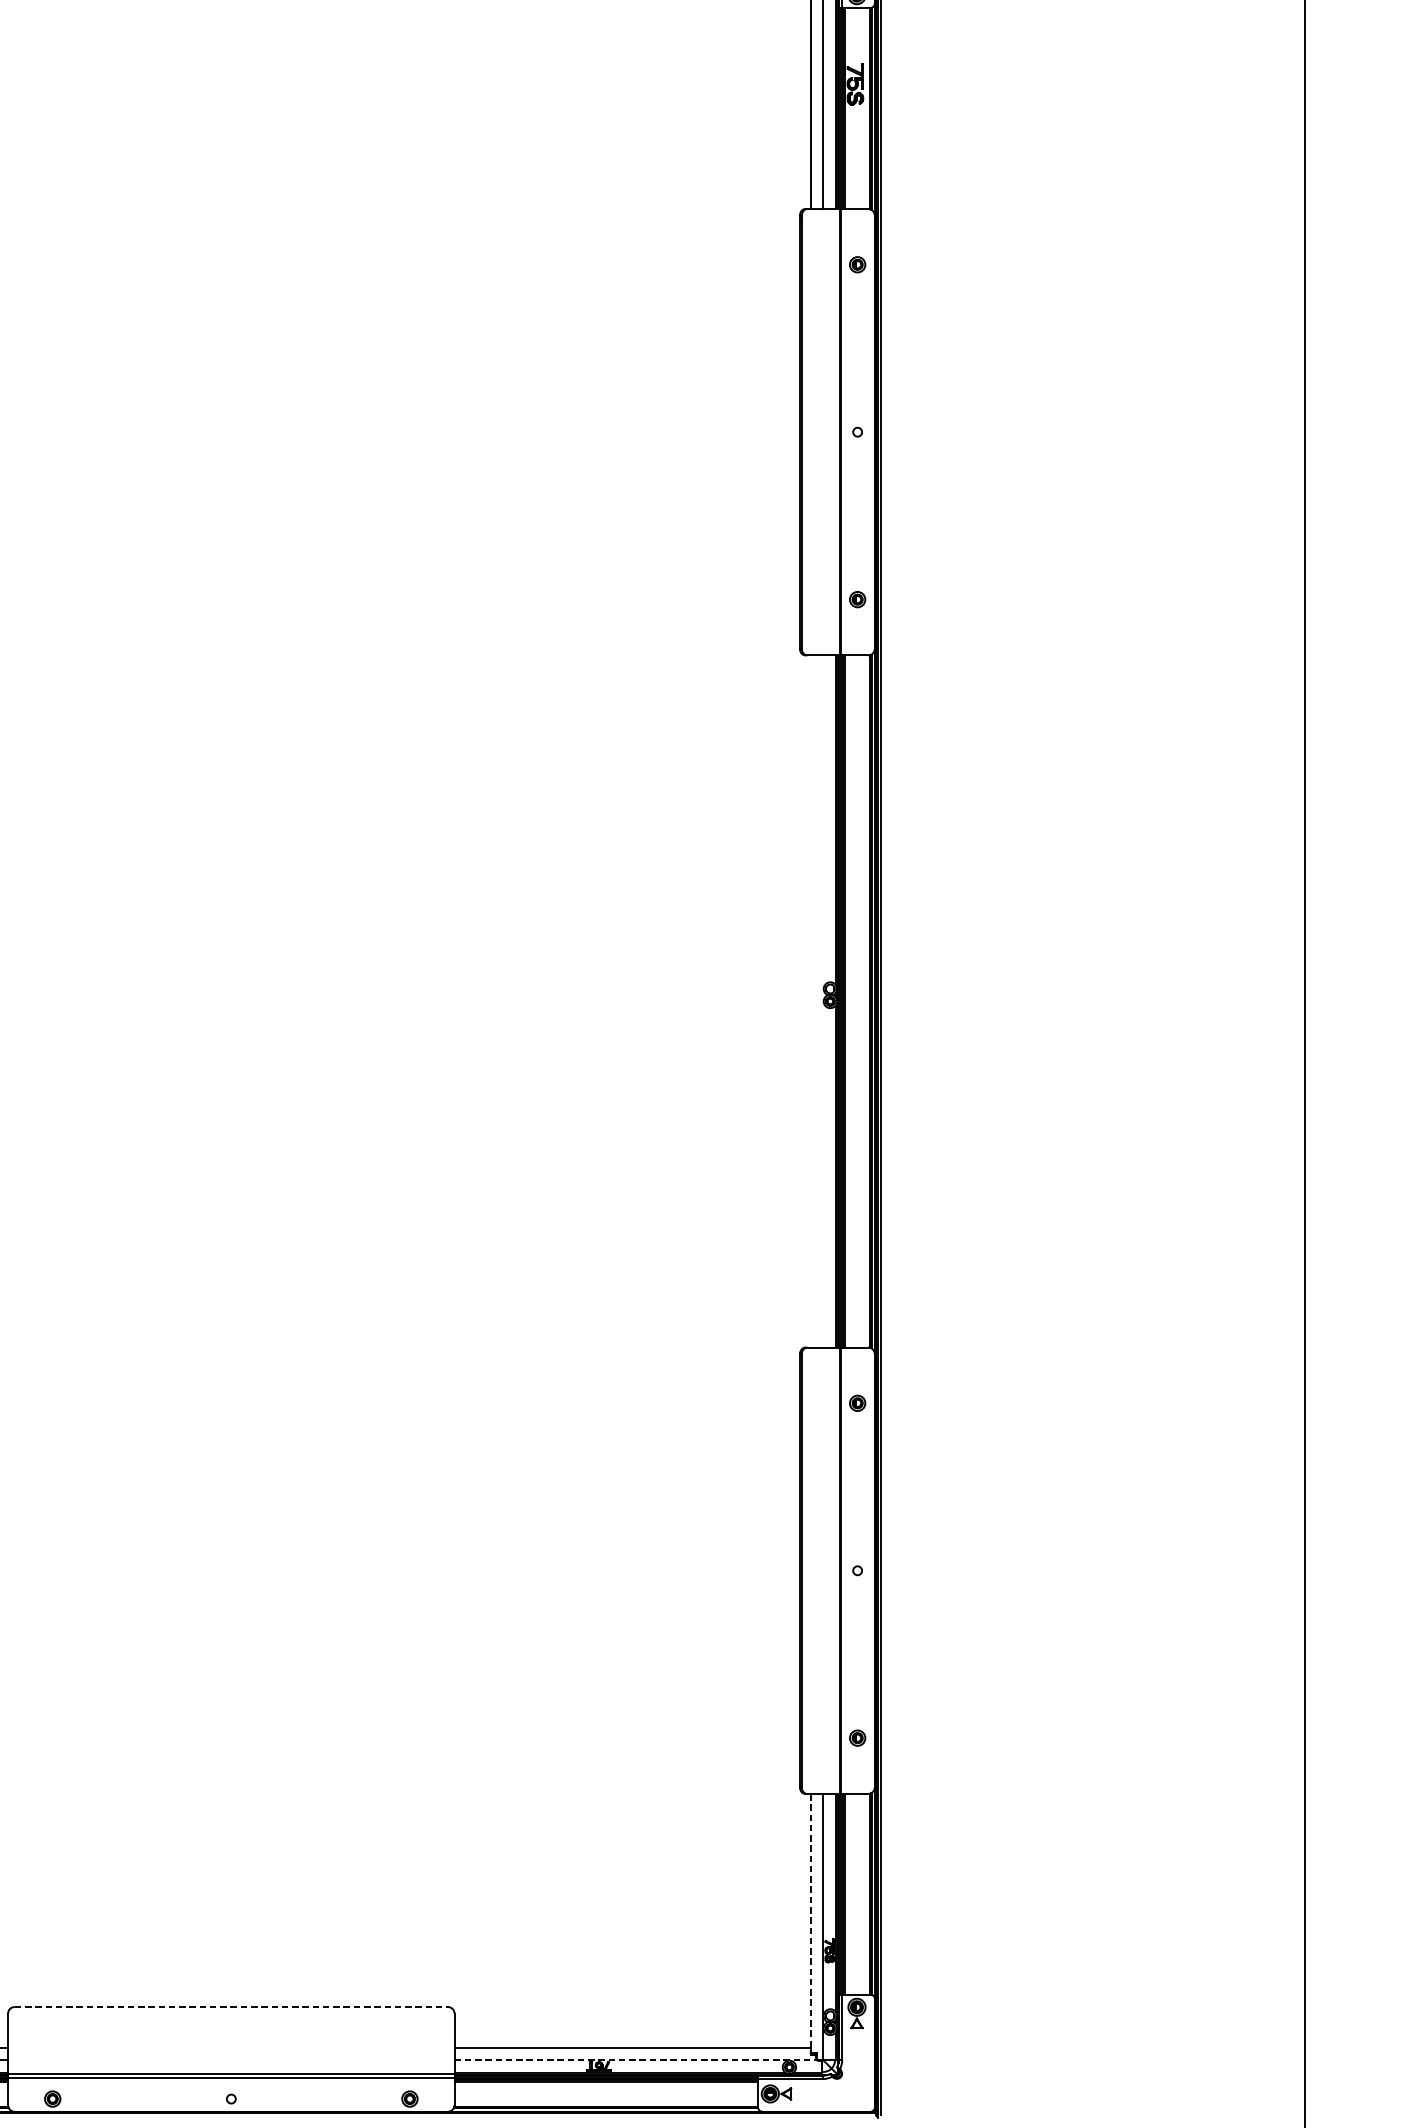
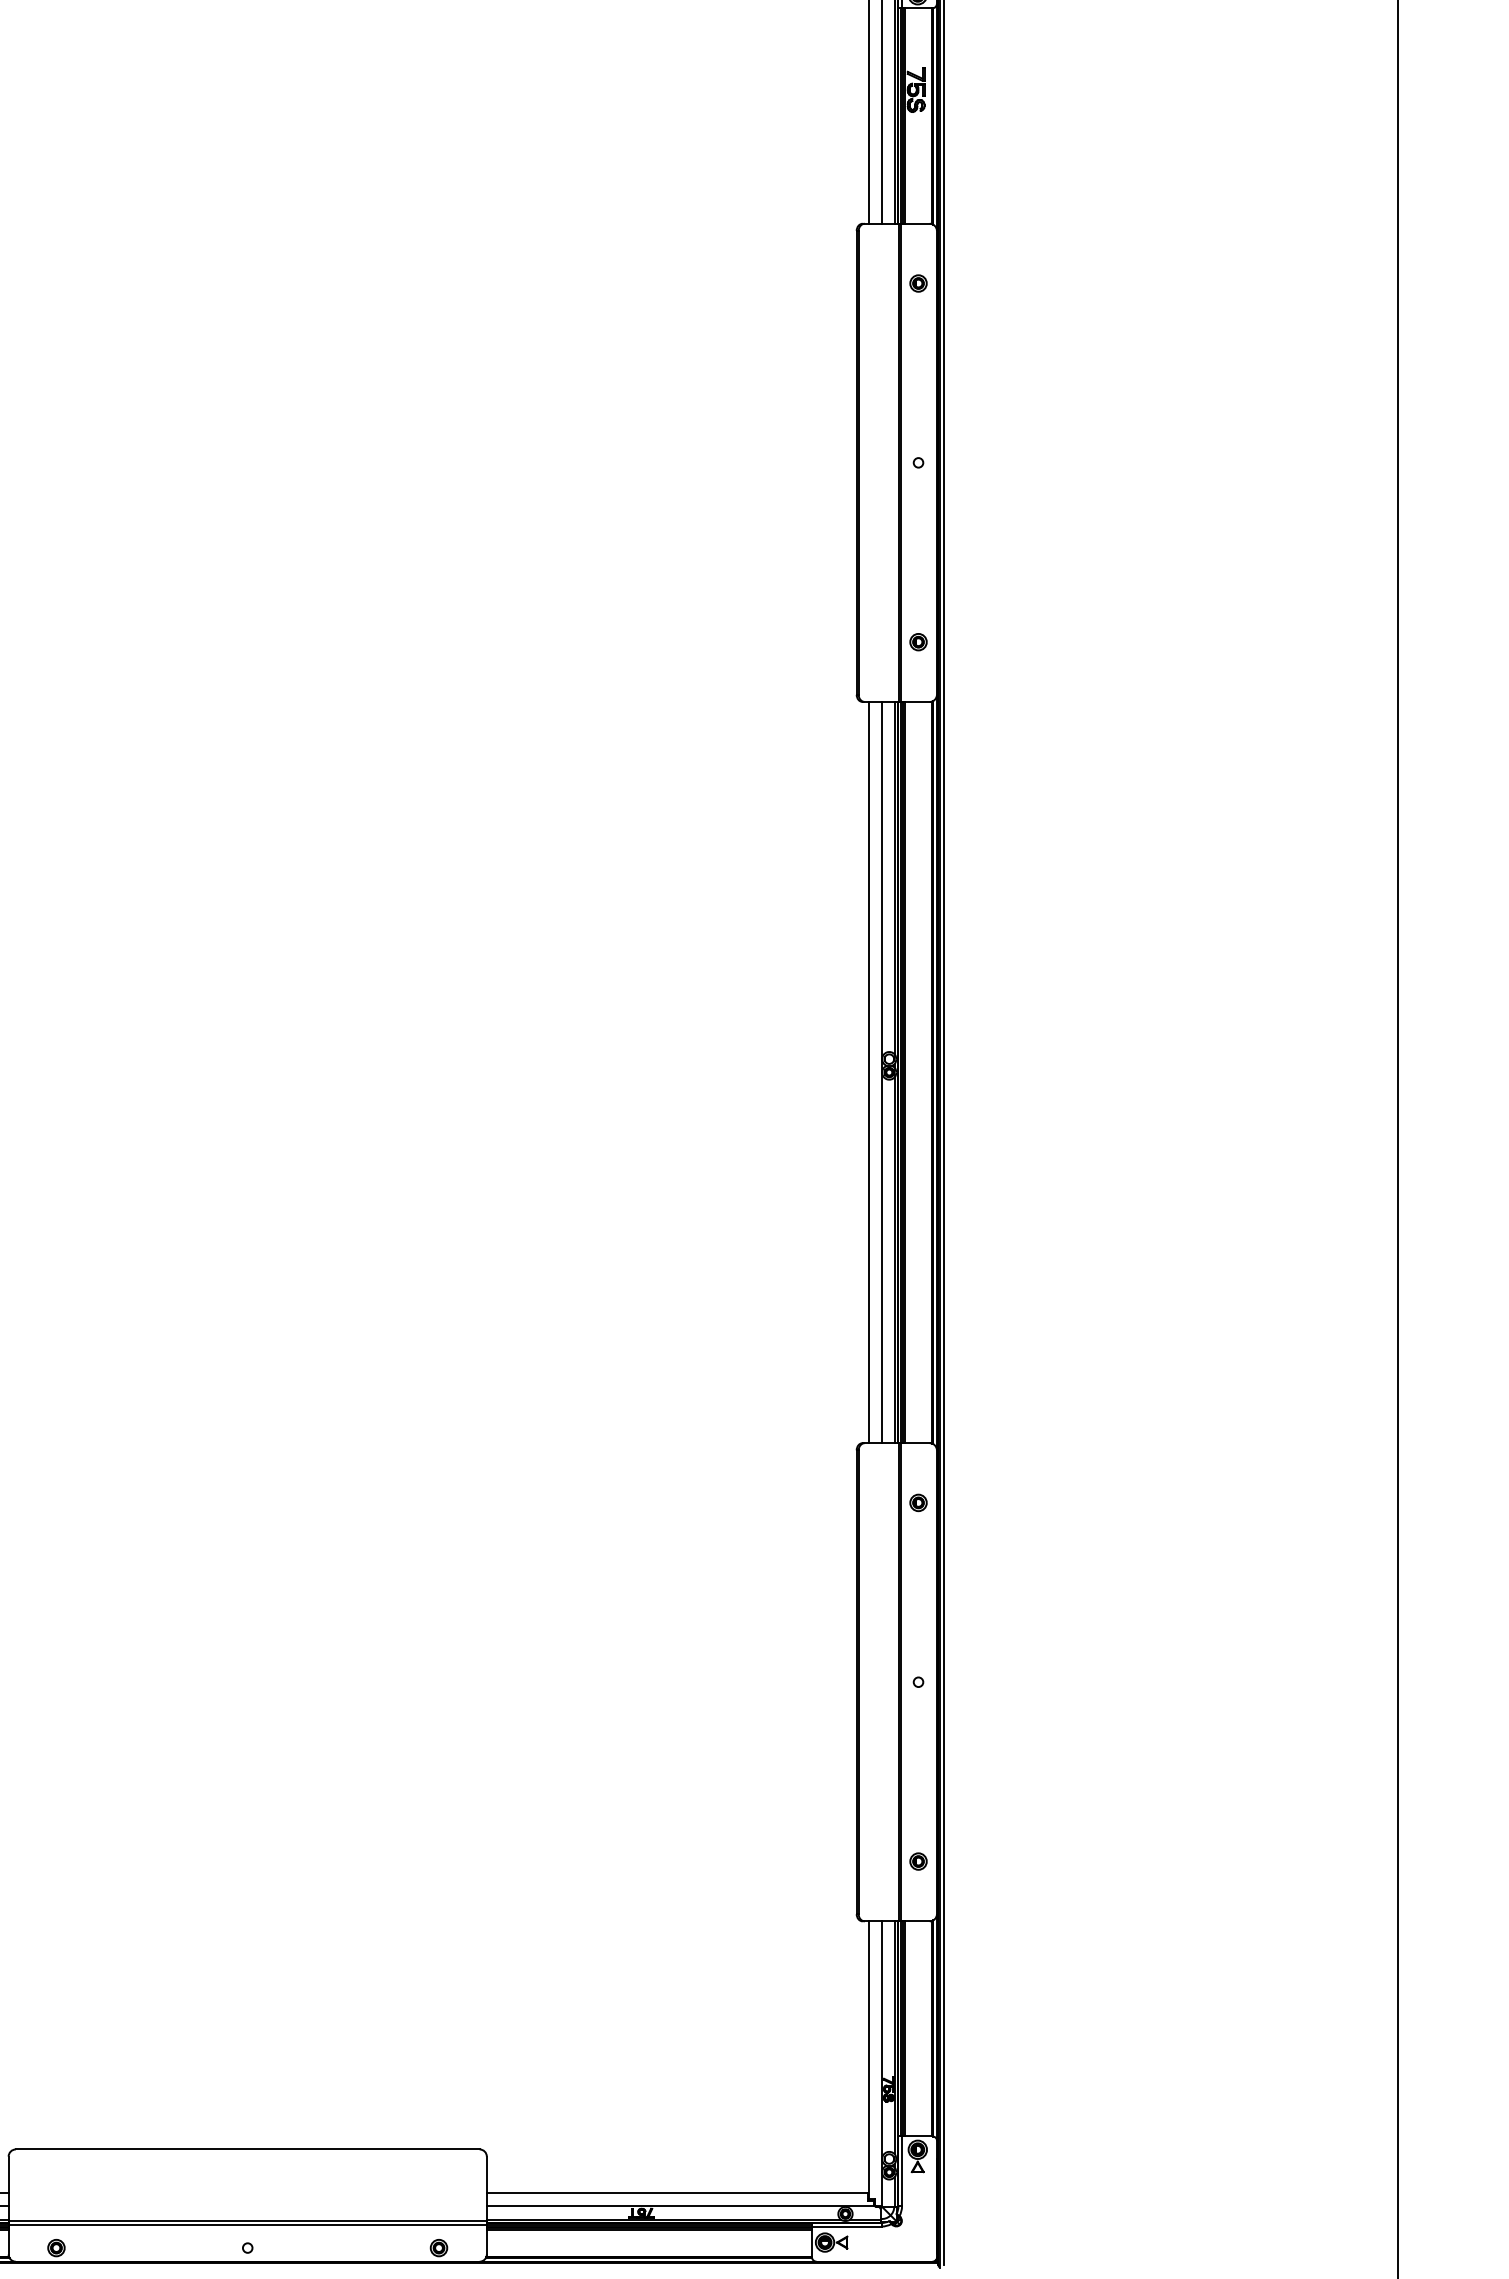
line: (810, 1001) -> (868, 1072), added
line: (823, 1001) -> (881, 1072), added
line: (810, 1923) -> (868, 2060), dashed -> solid
line: (231, 2007) -> (247, 2149), dashed -> solid
line: (635, 2060) -> (680, 2206), dashed -> solid

